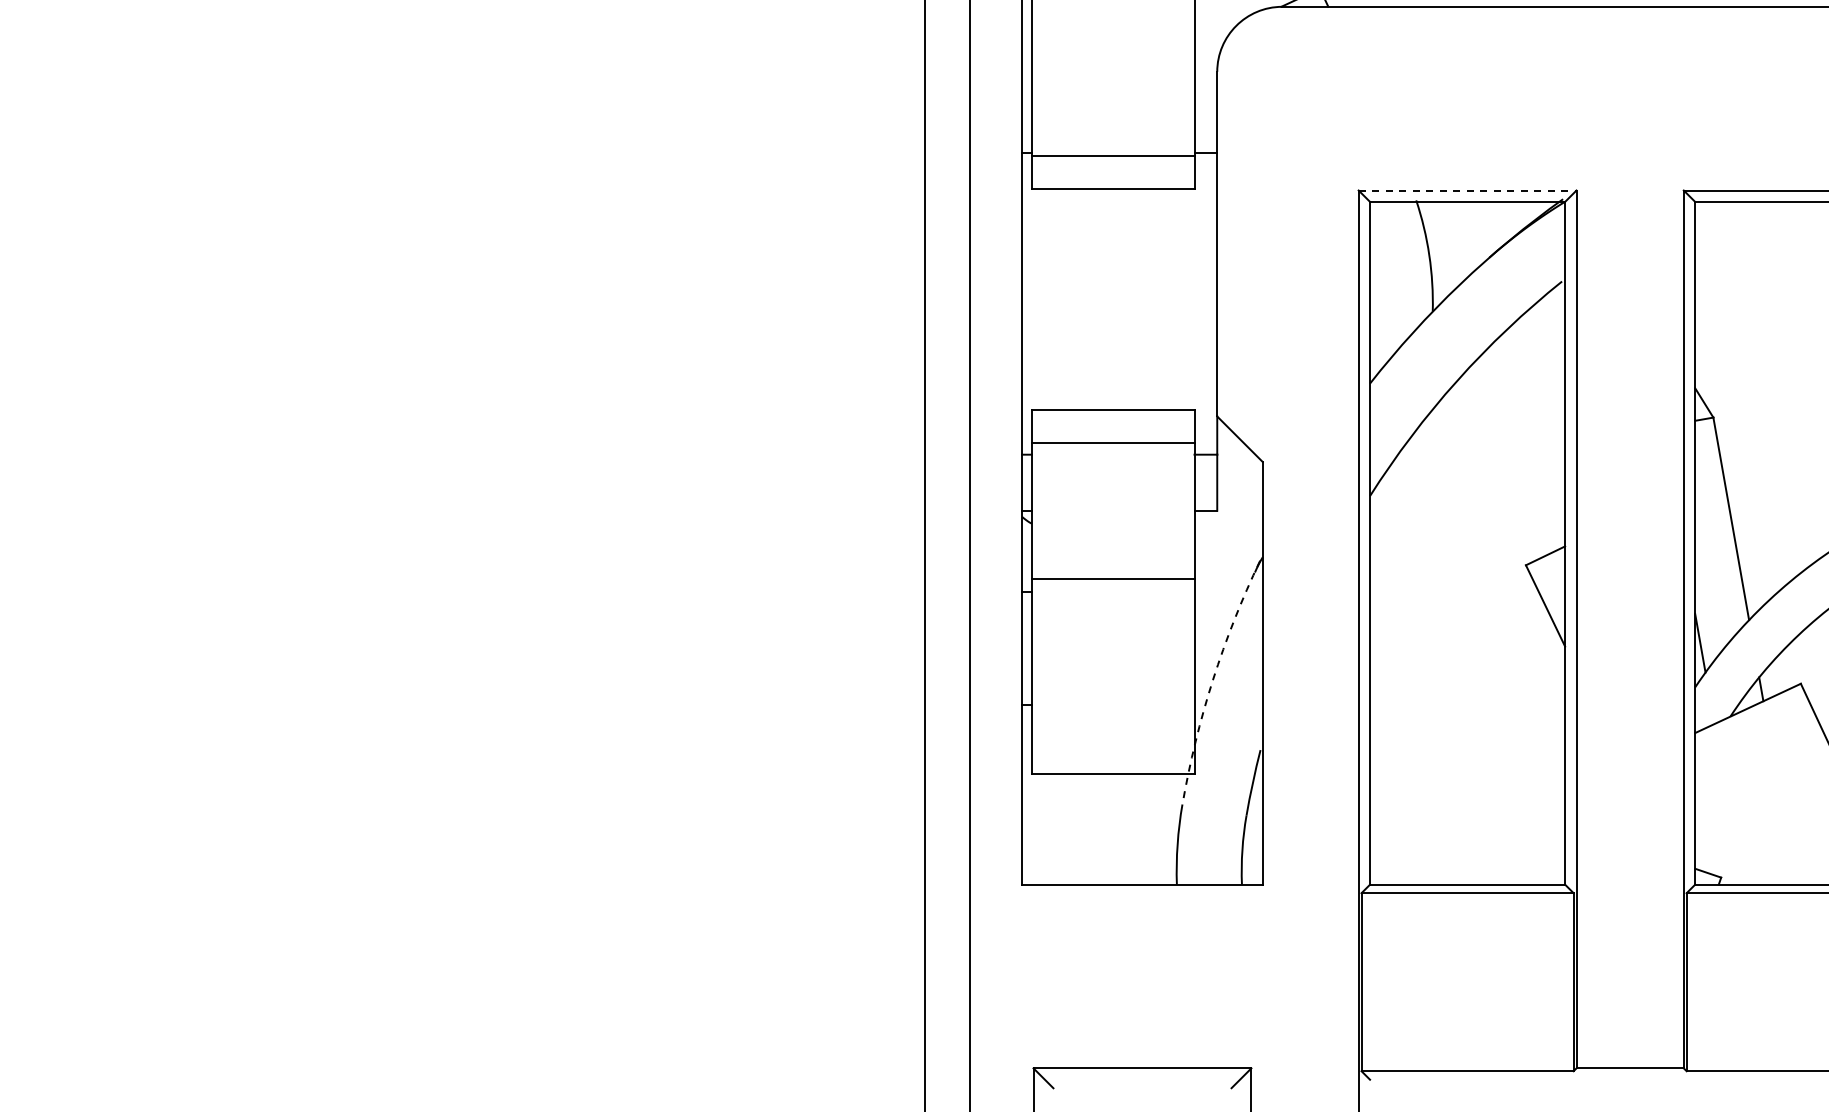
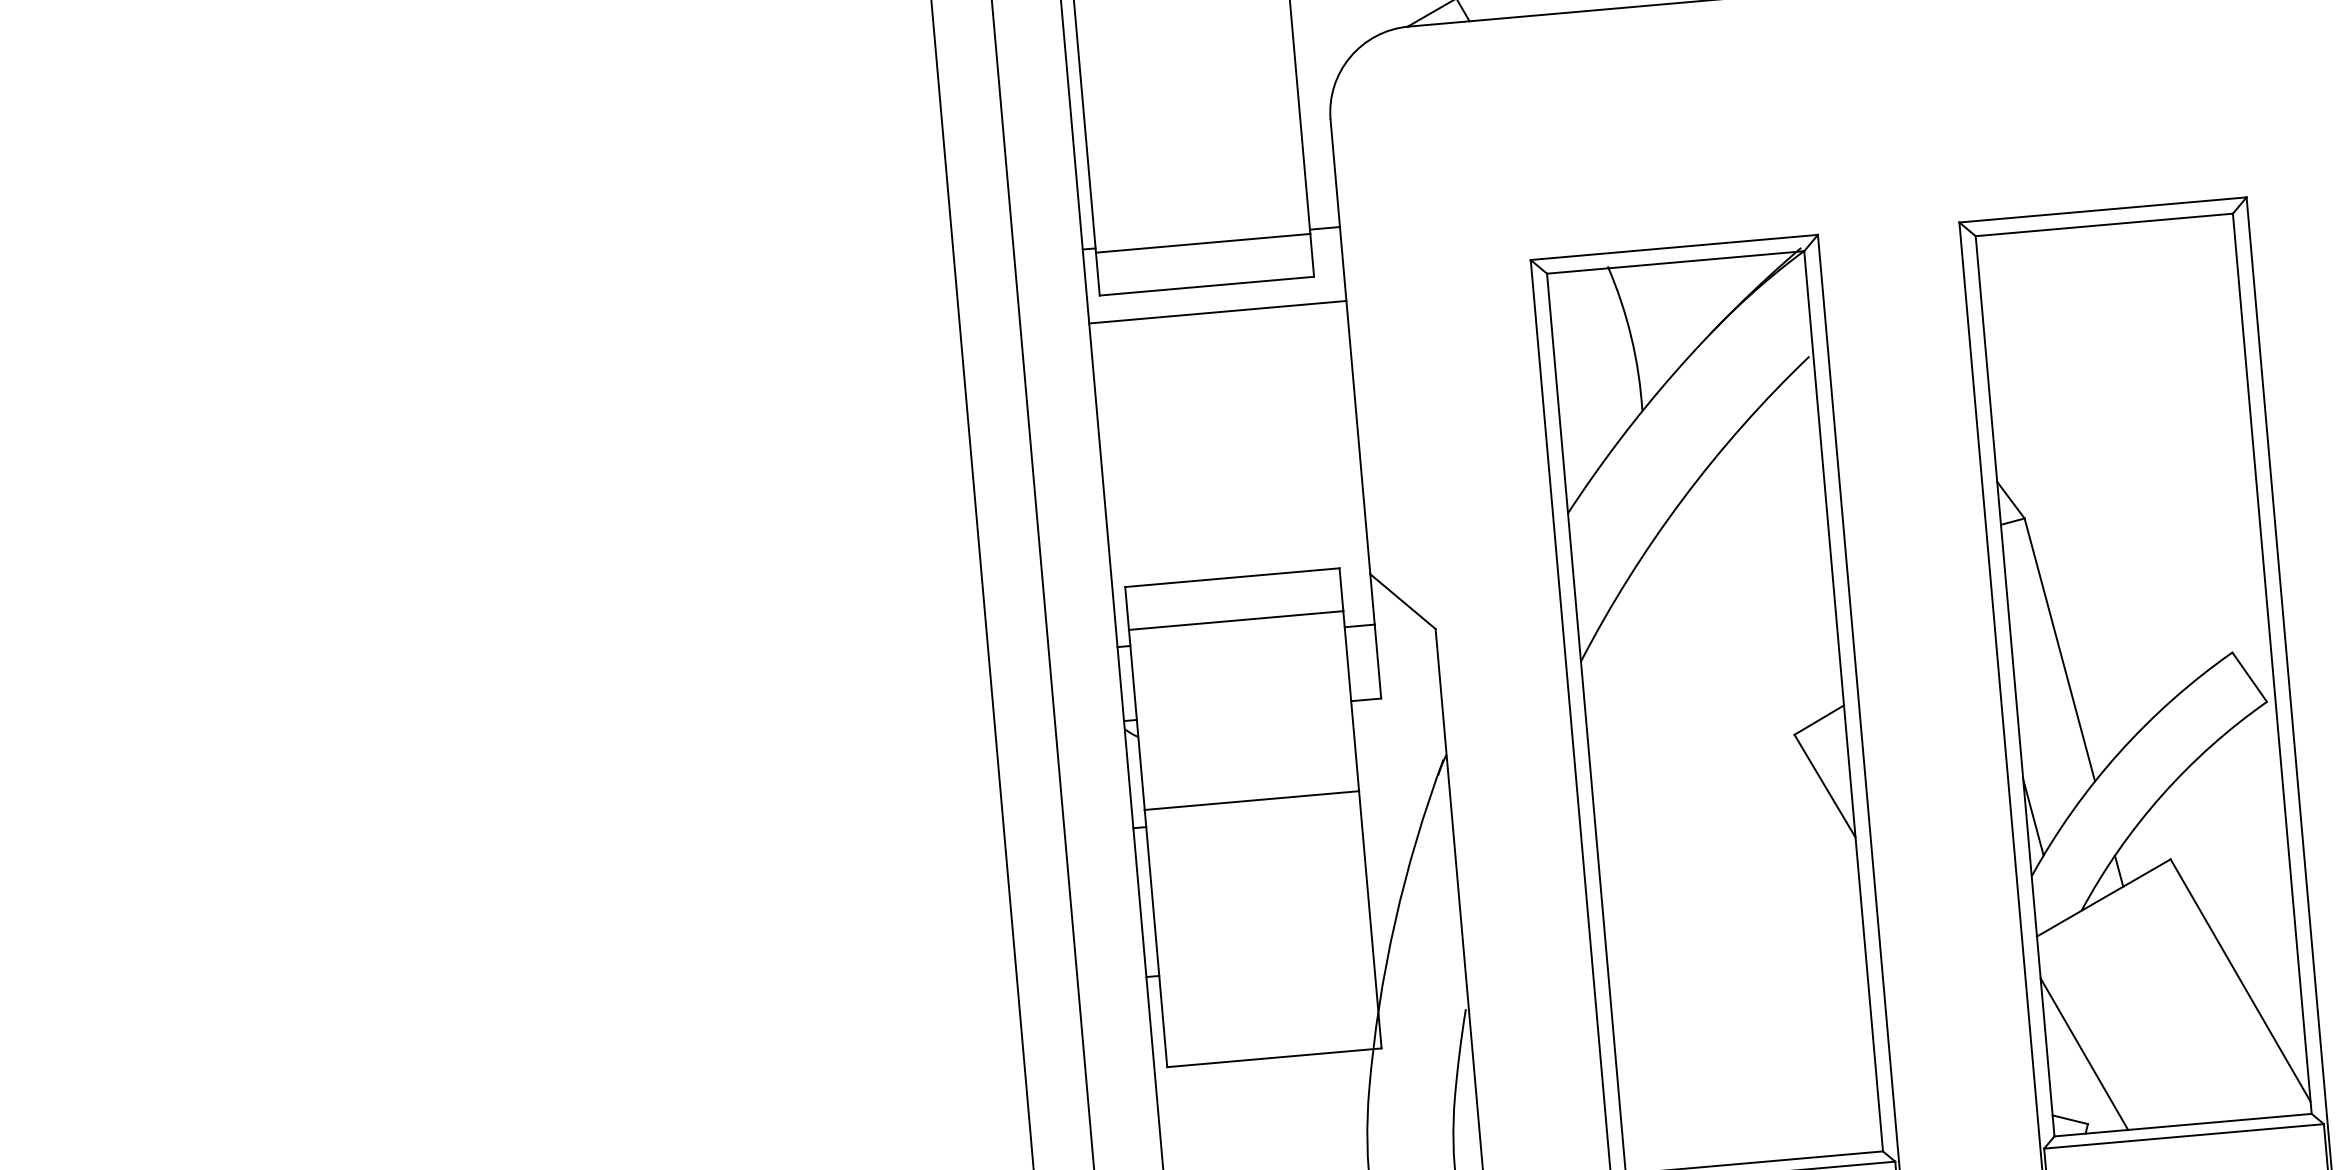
line: (1467, 190) -> (1674, 247), dashed -> solid
line: (1119, 209) -> (1217, 312), added
arc: (1212, 680) -> (1394, 922), dashed -> solid
line: (1723, 824) -> (2084, 1053), added

